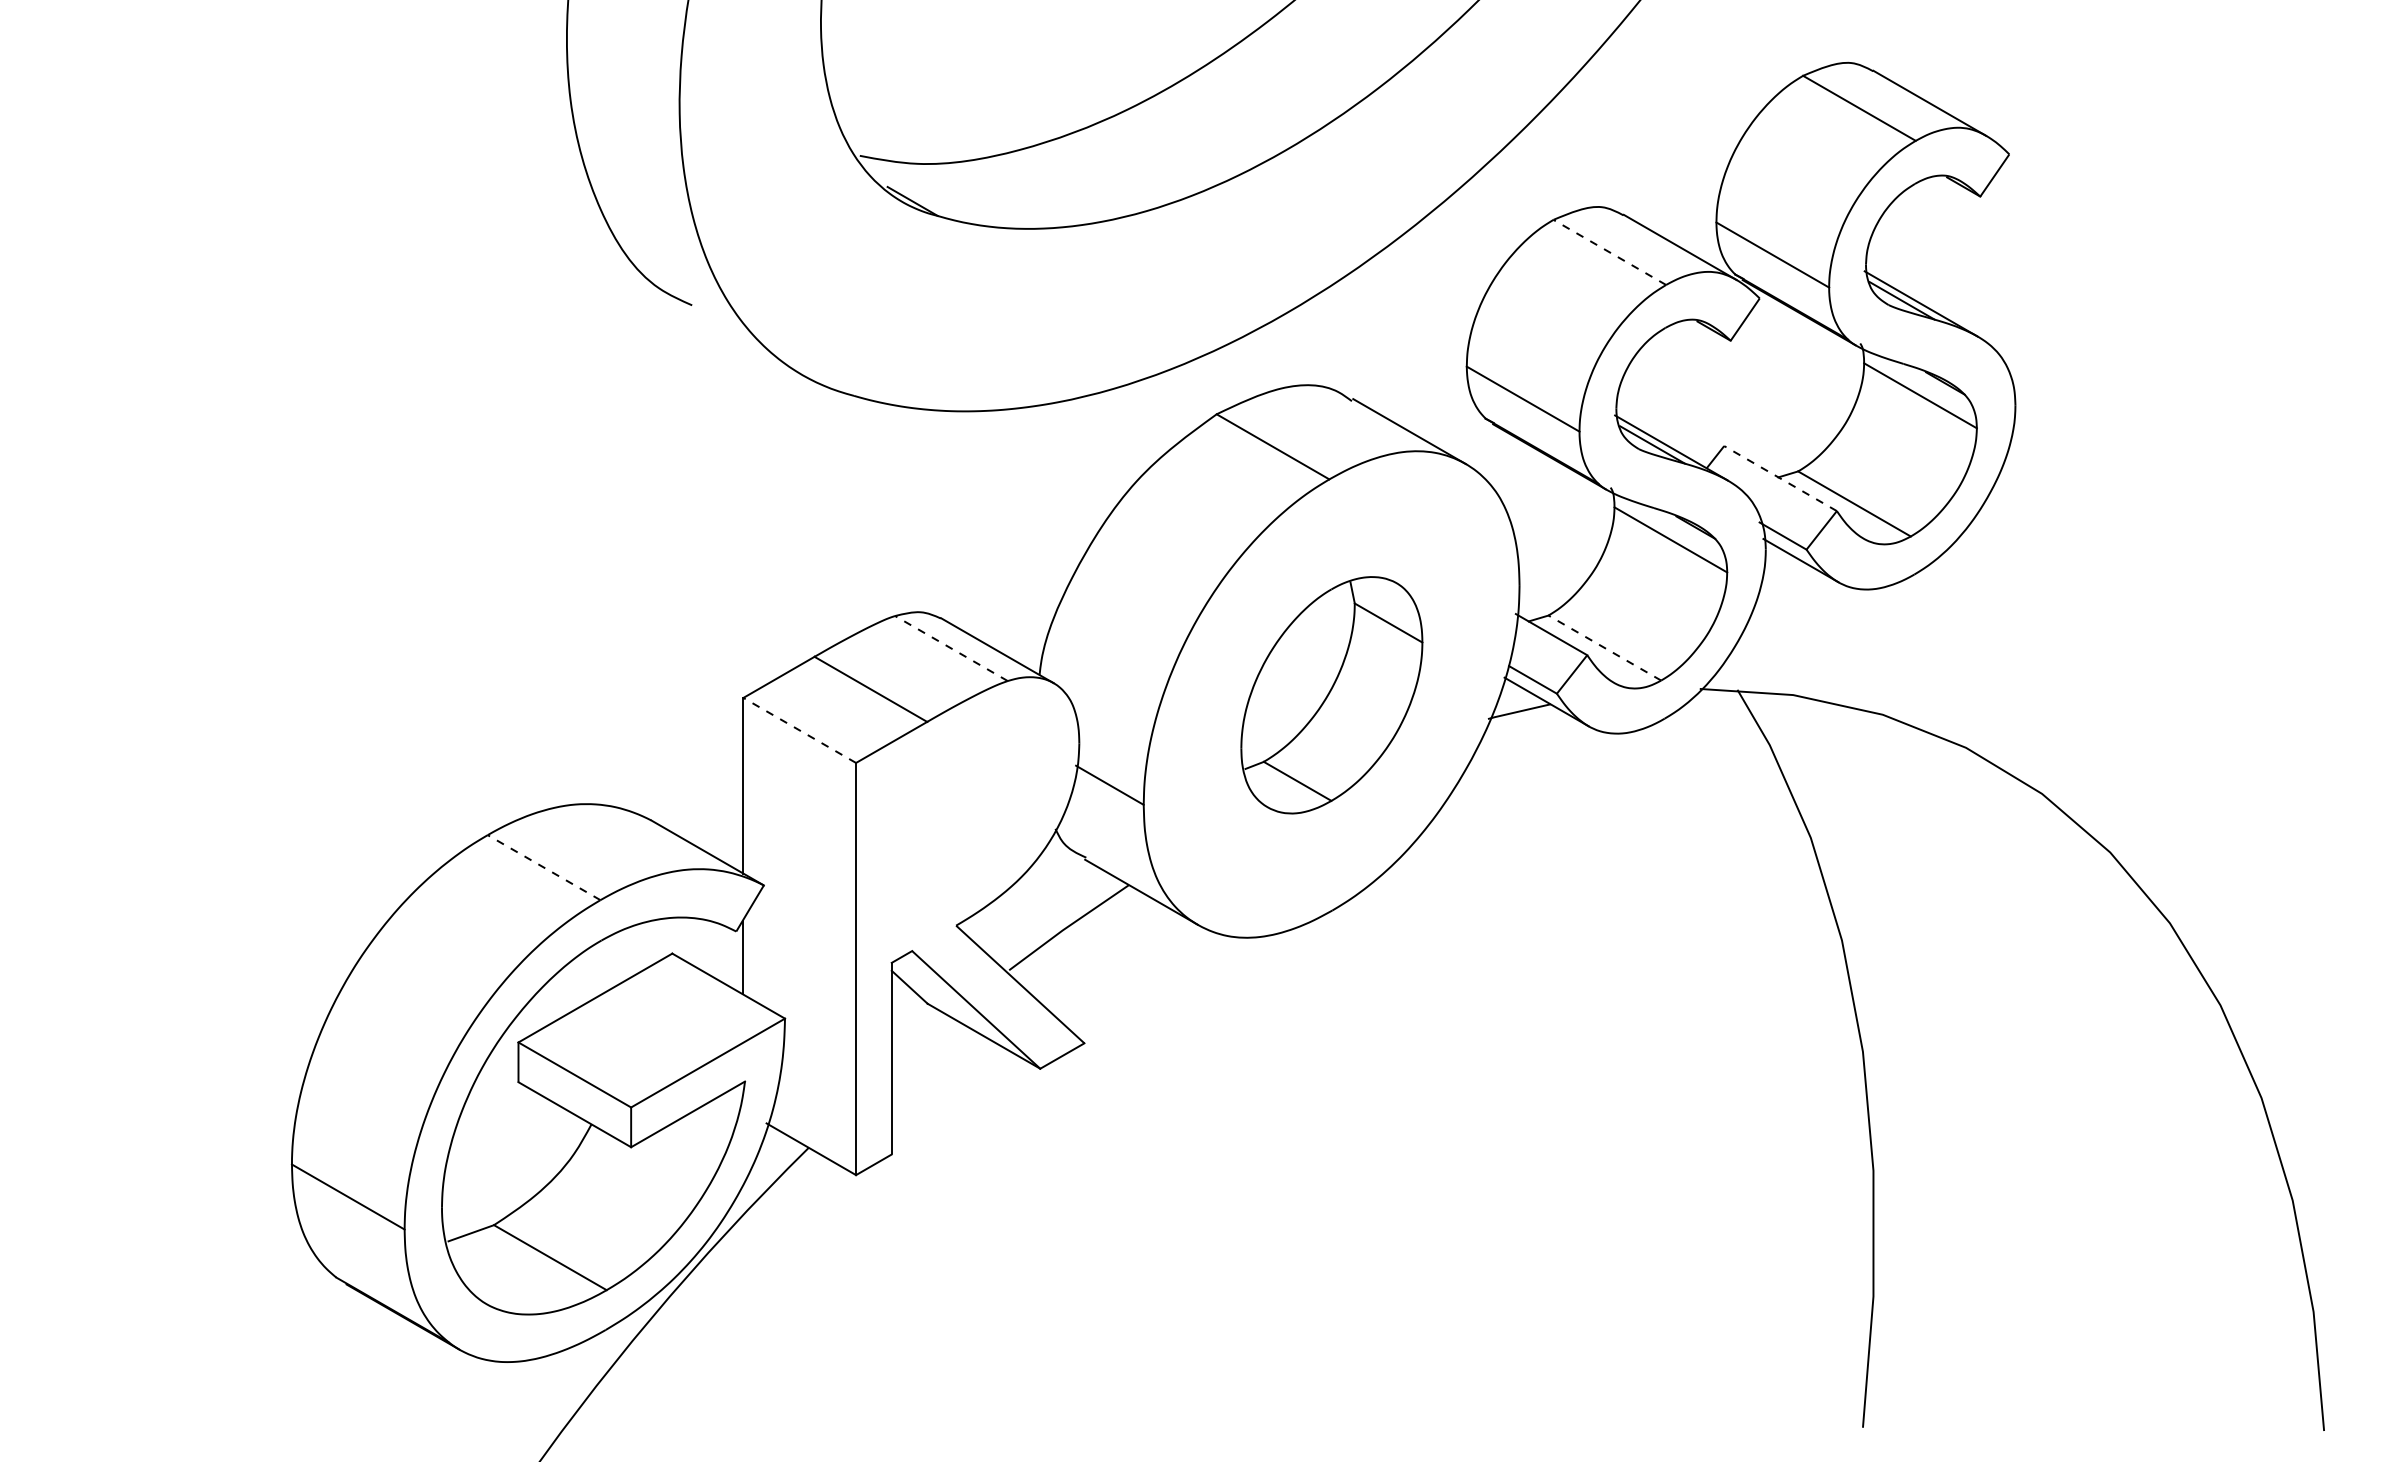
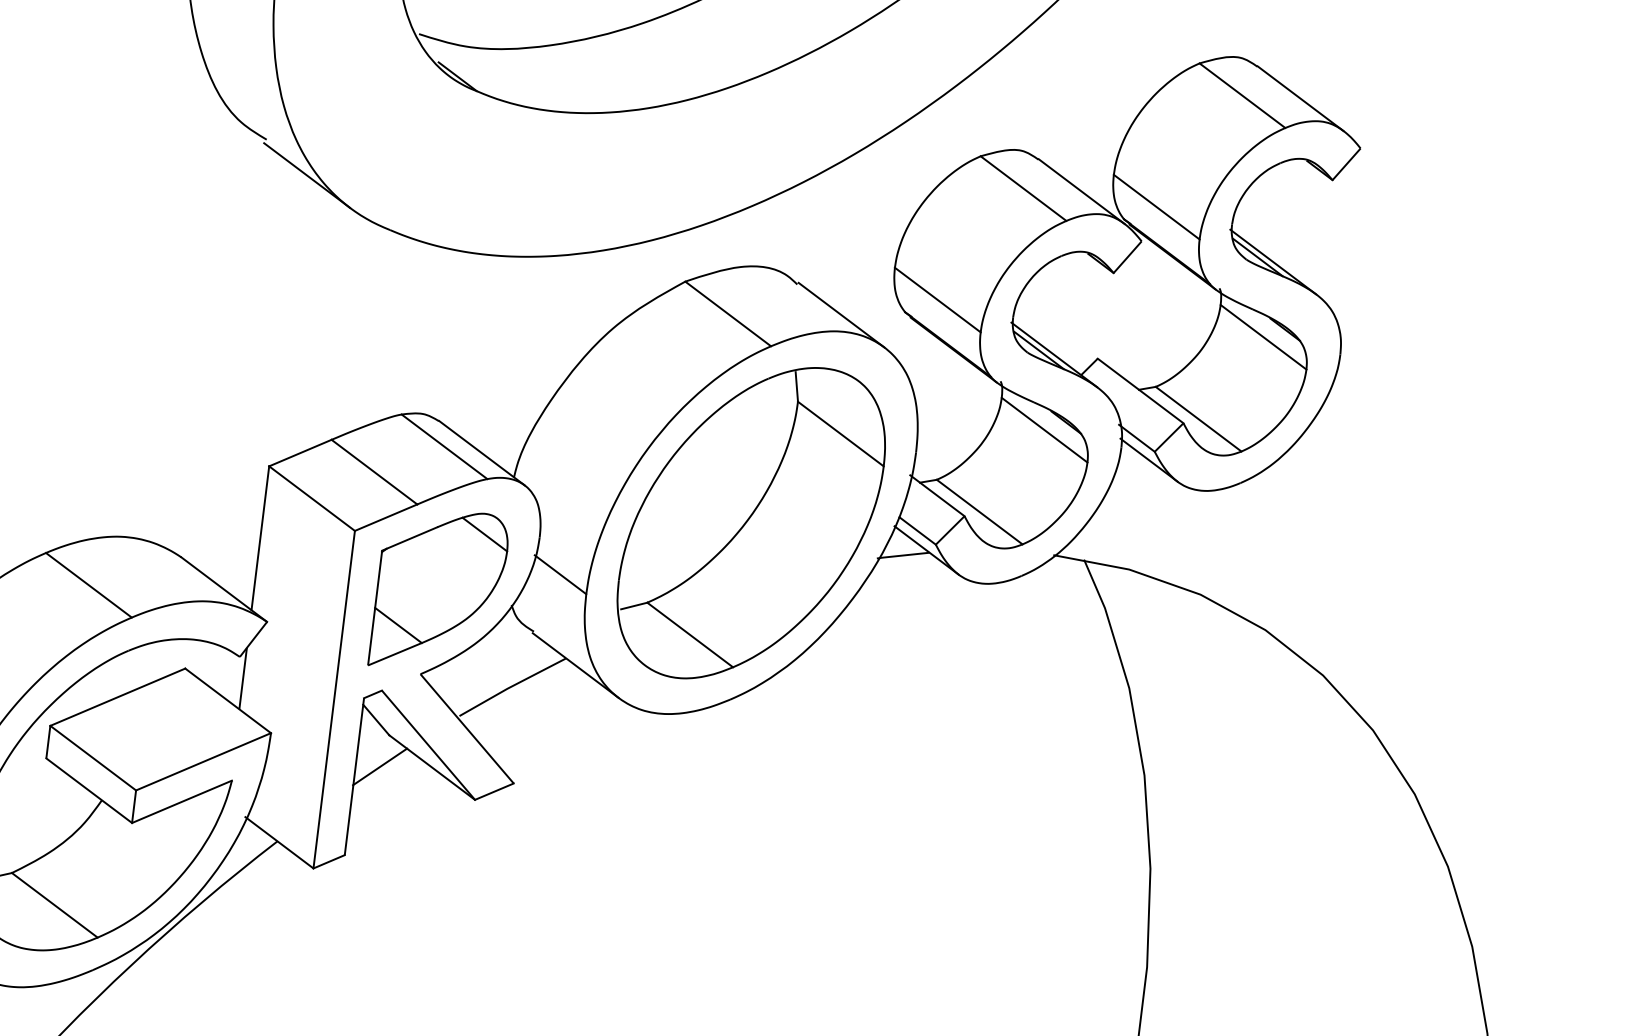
line: (1609, 252) -> (1023, 188), dashed -> solid
line: (745, 342) -> (306, 175), added
line: (1780, 478) -> (1140, 390), dashed -> solid
line: (1604, 647) -> (979, 511), dashed -> solid
line: (951, 648) -> (444, 446), dashed -> solid
part: (1331, 695) -> (751, 523), size x1.67
line: (799, 730) -> (311, 498), dashed -> solid
part: (966, 822) -> (439, 590), added
line: (543, 867) -> (88, 585), dashed -> solid
line: (920, 1043) -> (379, 767), added

